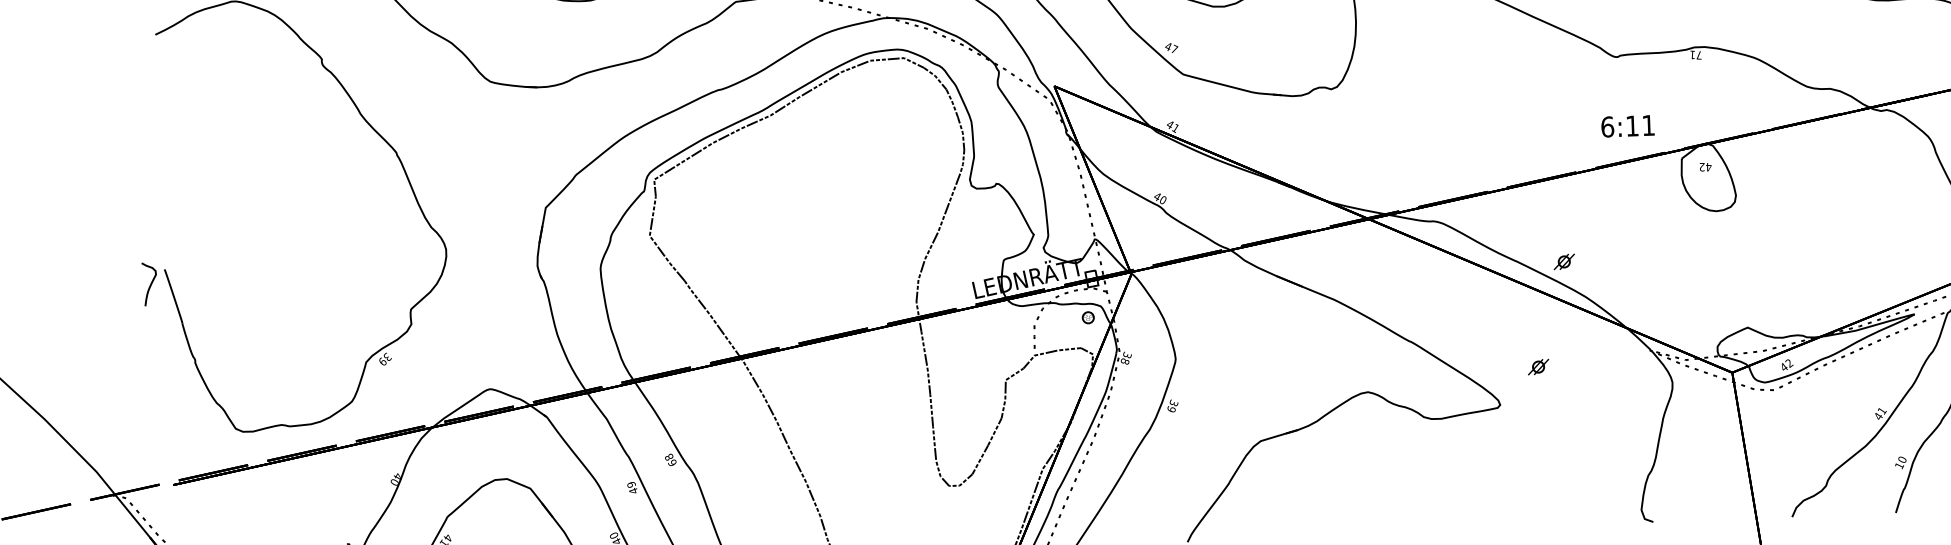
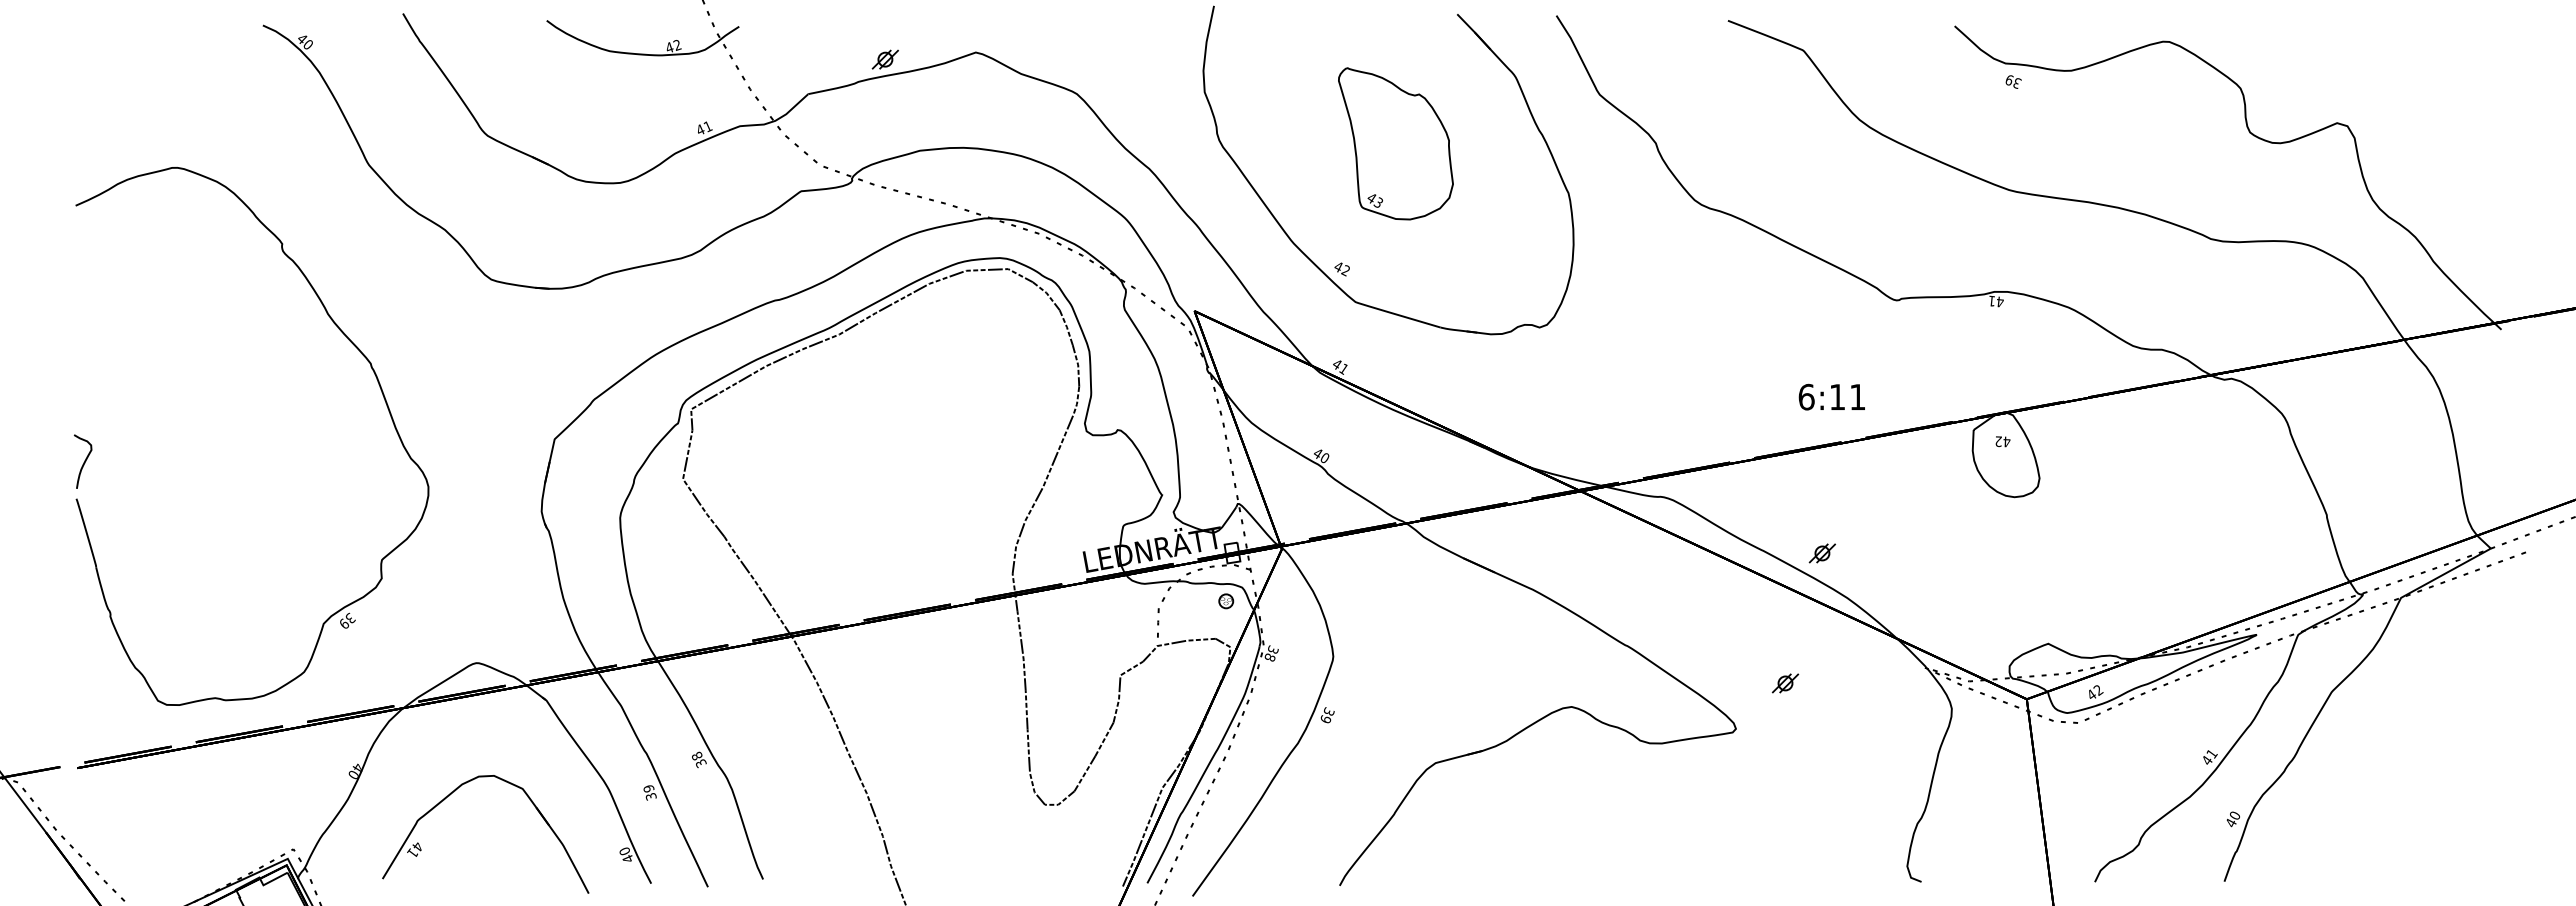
text: (1174, 49) -> (1345, 270), 47 -> 42
text: (1698, 54) -> (1999, 301), 71 -> 41
text: (1627, 125) -> (1831, 396), moved
curve: (149, 284) -> (83, 462), moved
text: (672, 463) -> (700, 763), 68 -> 38
text: (1898, 465) -> (2230, 822), 10 -> 40
text: (633, 490) -> (650, 796), 49 -> 39

